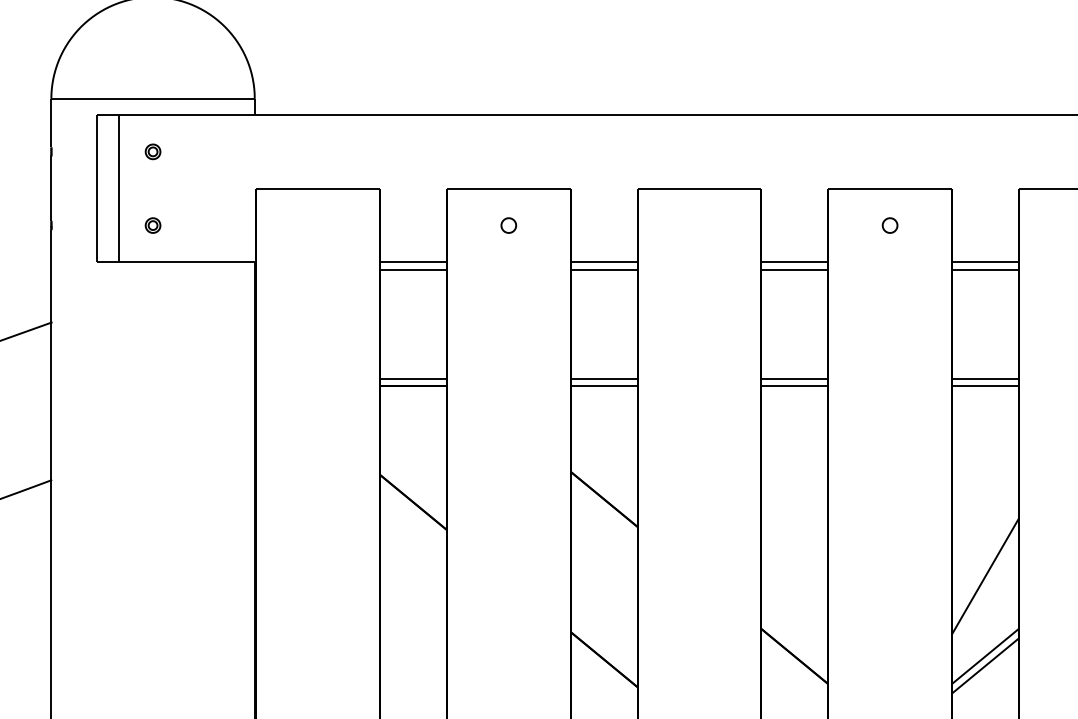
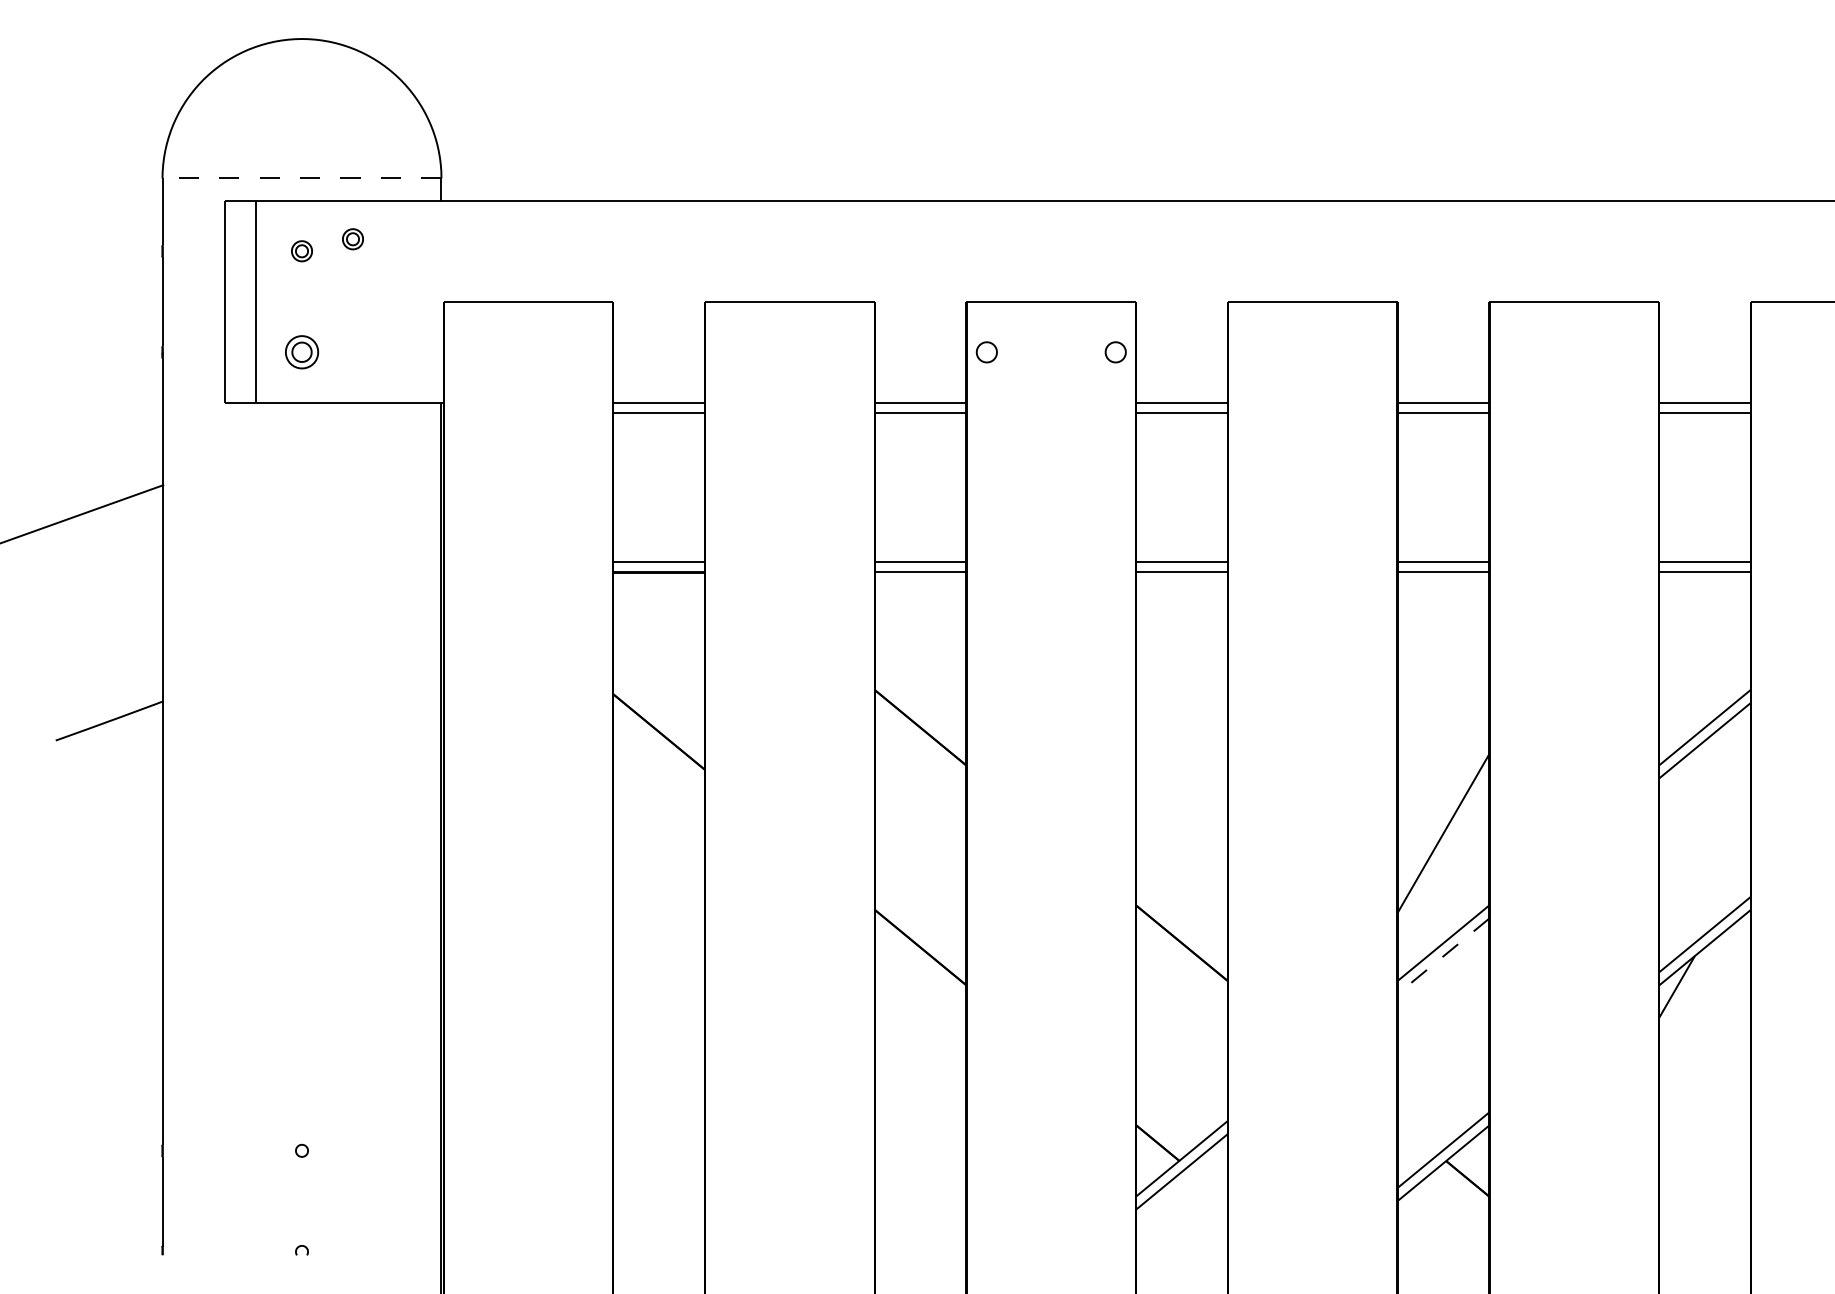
line: (152, 98) -> (301, 178), solid -> dashed
part: (189, 143) -> (352, 239), added
part: (152, 225) -> (301, 352), size x1.6
part: (508, 225) -> (986, 352), moved
part: (889, 225) -> (1115, 352), moved
line: (985, 666) -> (1443, 956), solid -> dashed

